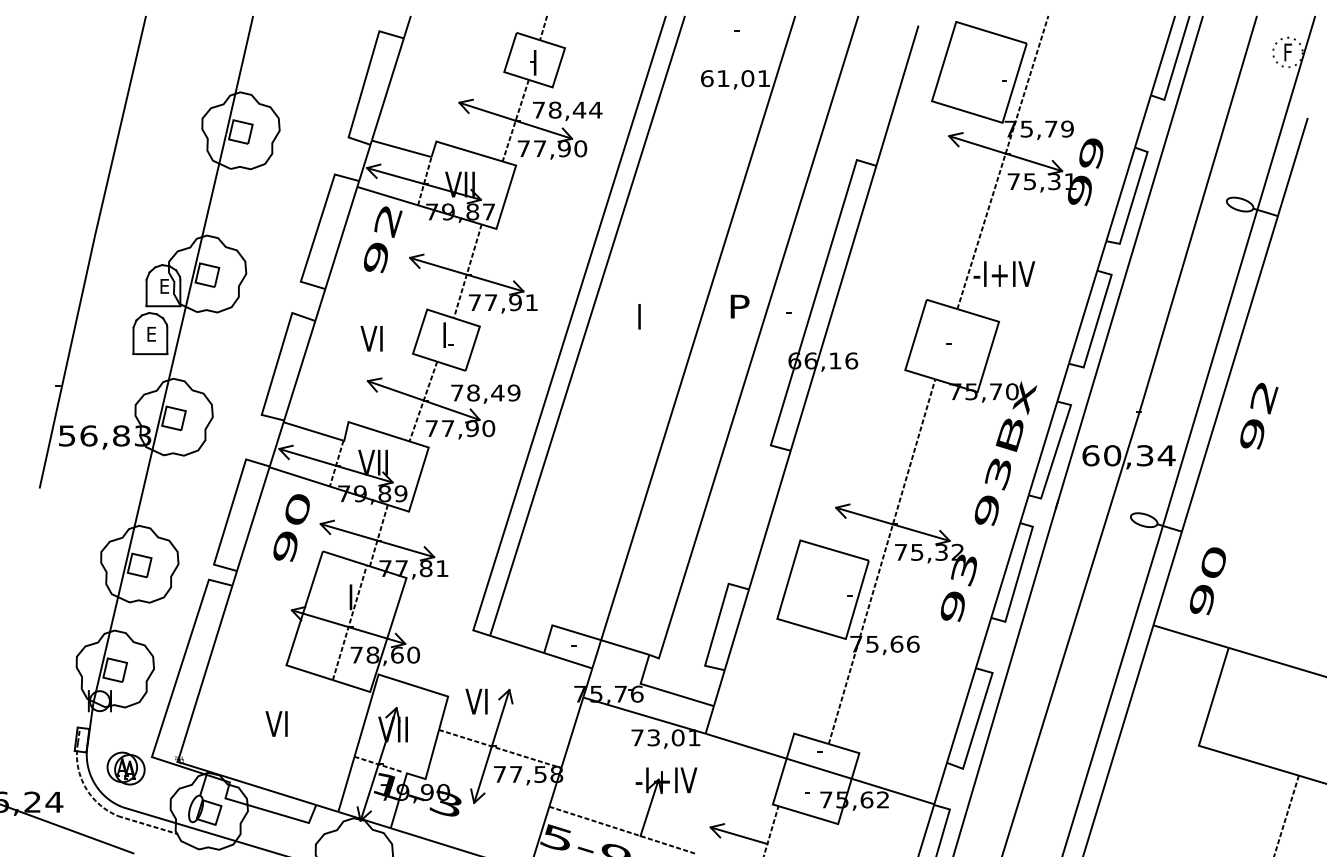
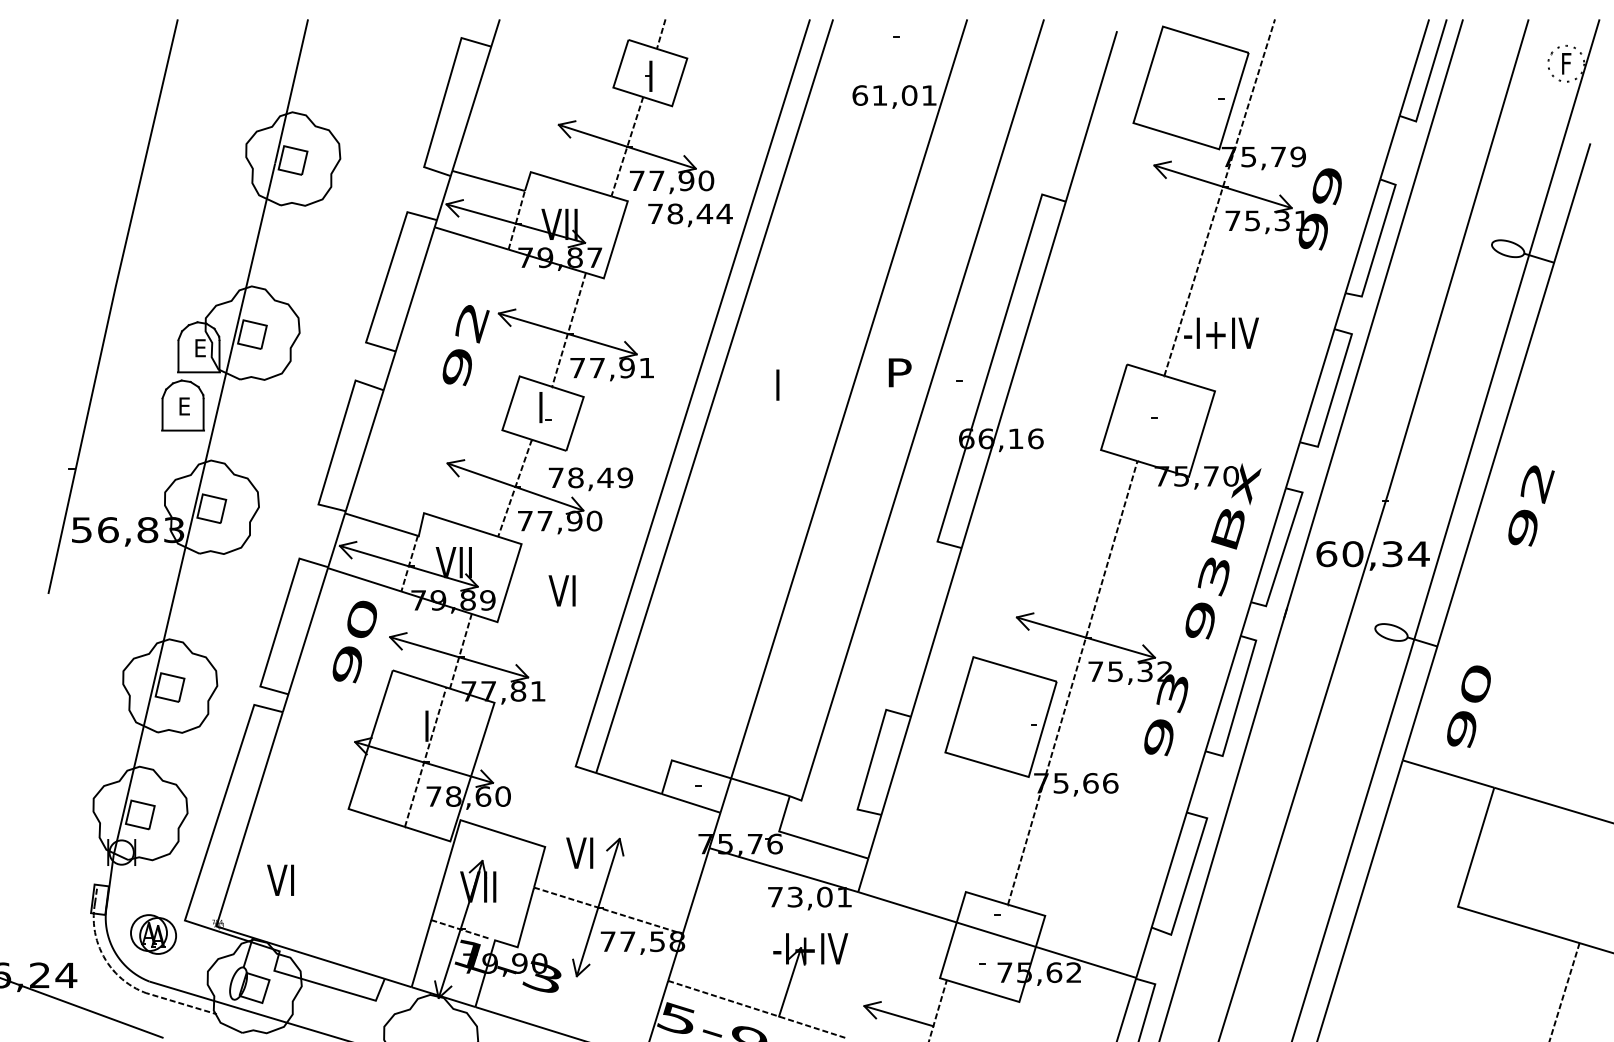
text: (567, 111) -> (690, 215), moved
text: (382, 239) -> (465, 345), moved
text: (371, 338) -> (561, 590), moved
text: (276, 723) -> (280, 879), moved

